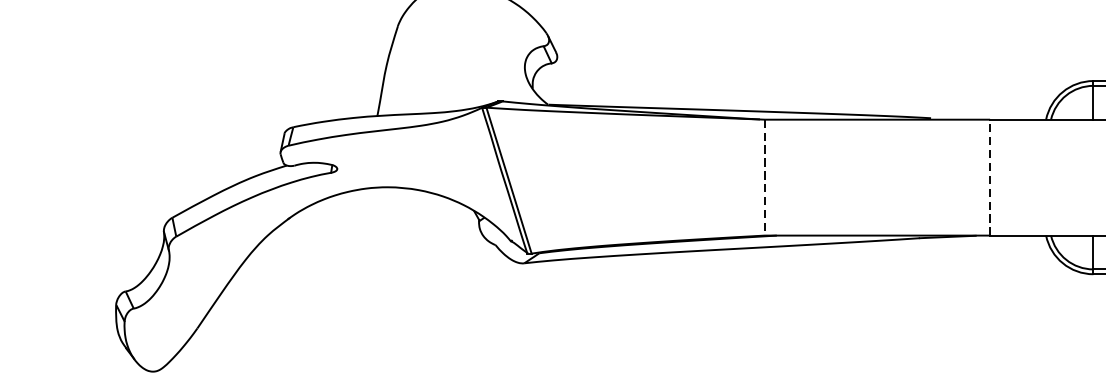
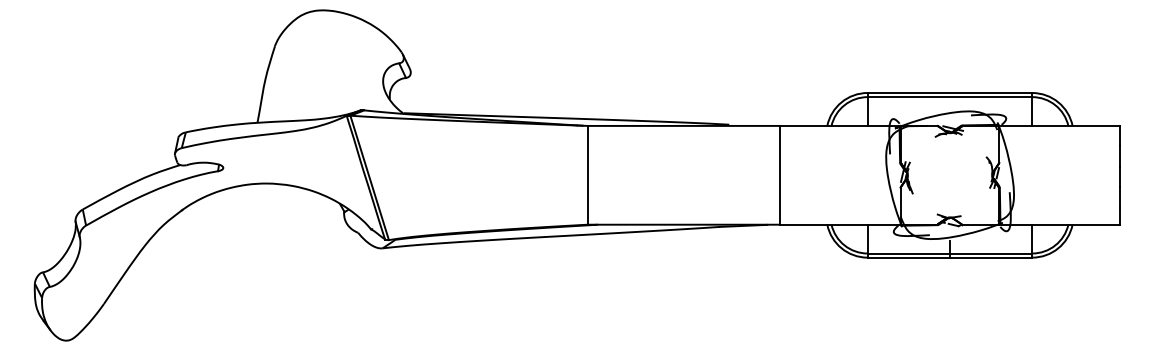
line: (989, 176) -> (779, 174), dashed -> solid
line: (764, 177) -> (587, 175), dashed -> solid

